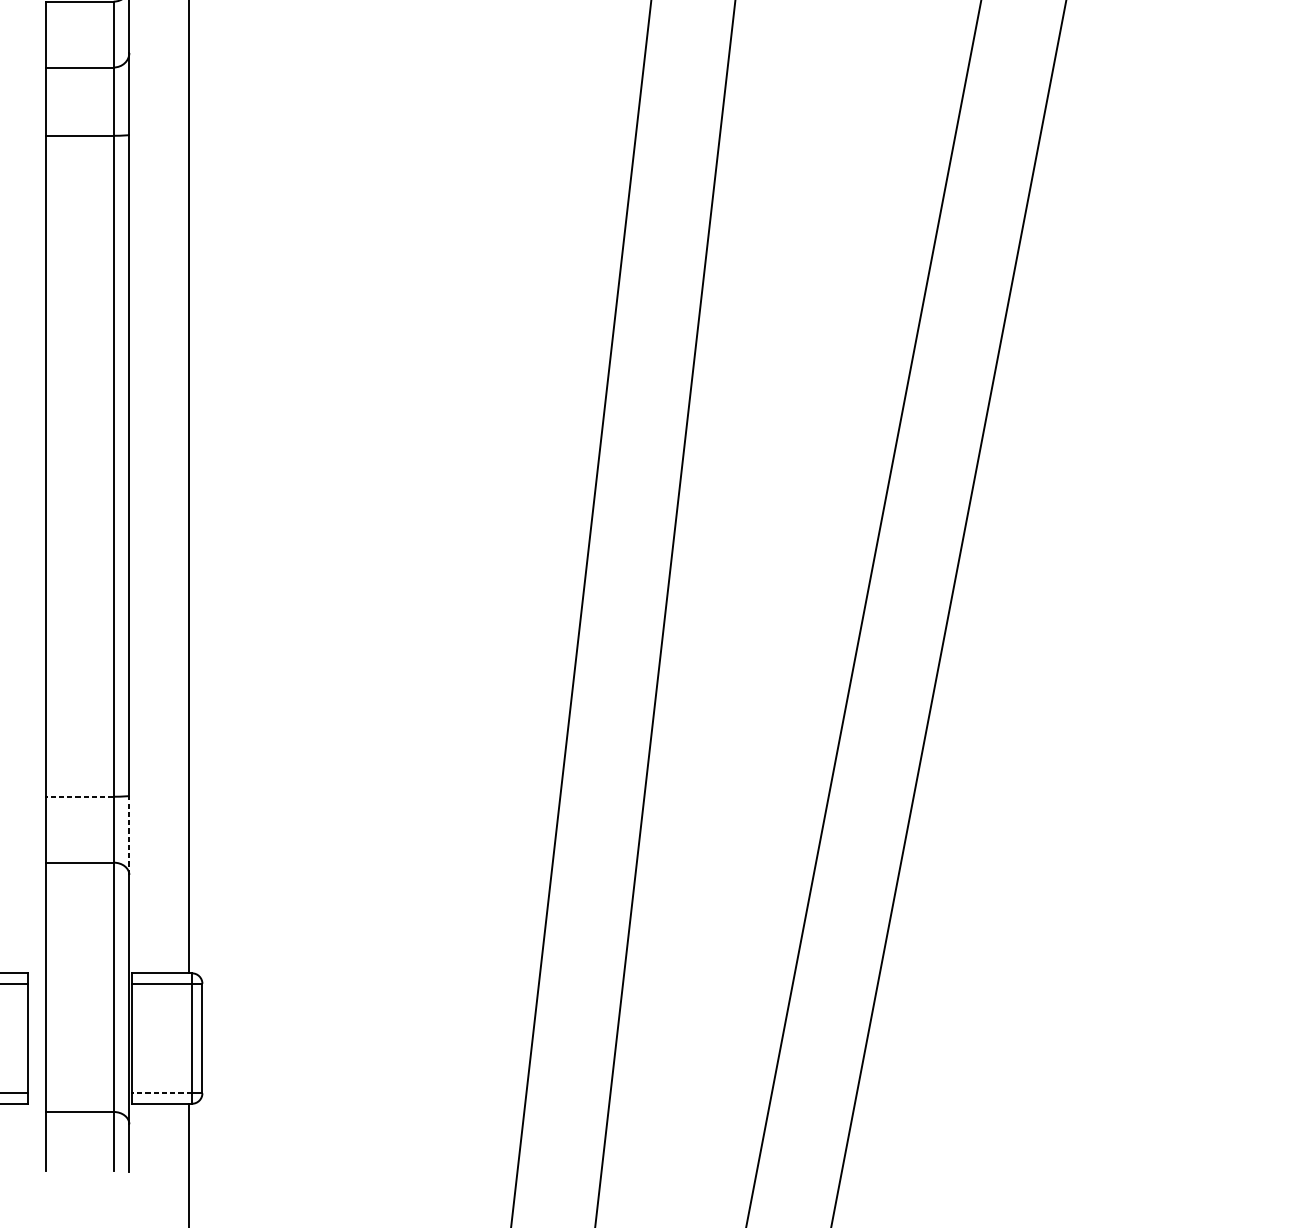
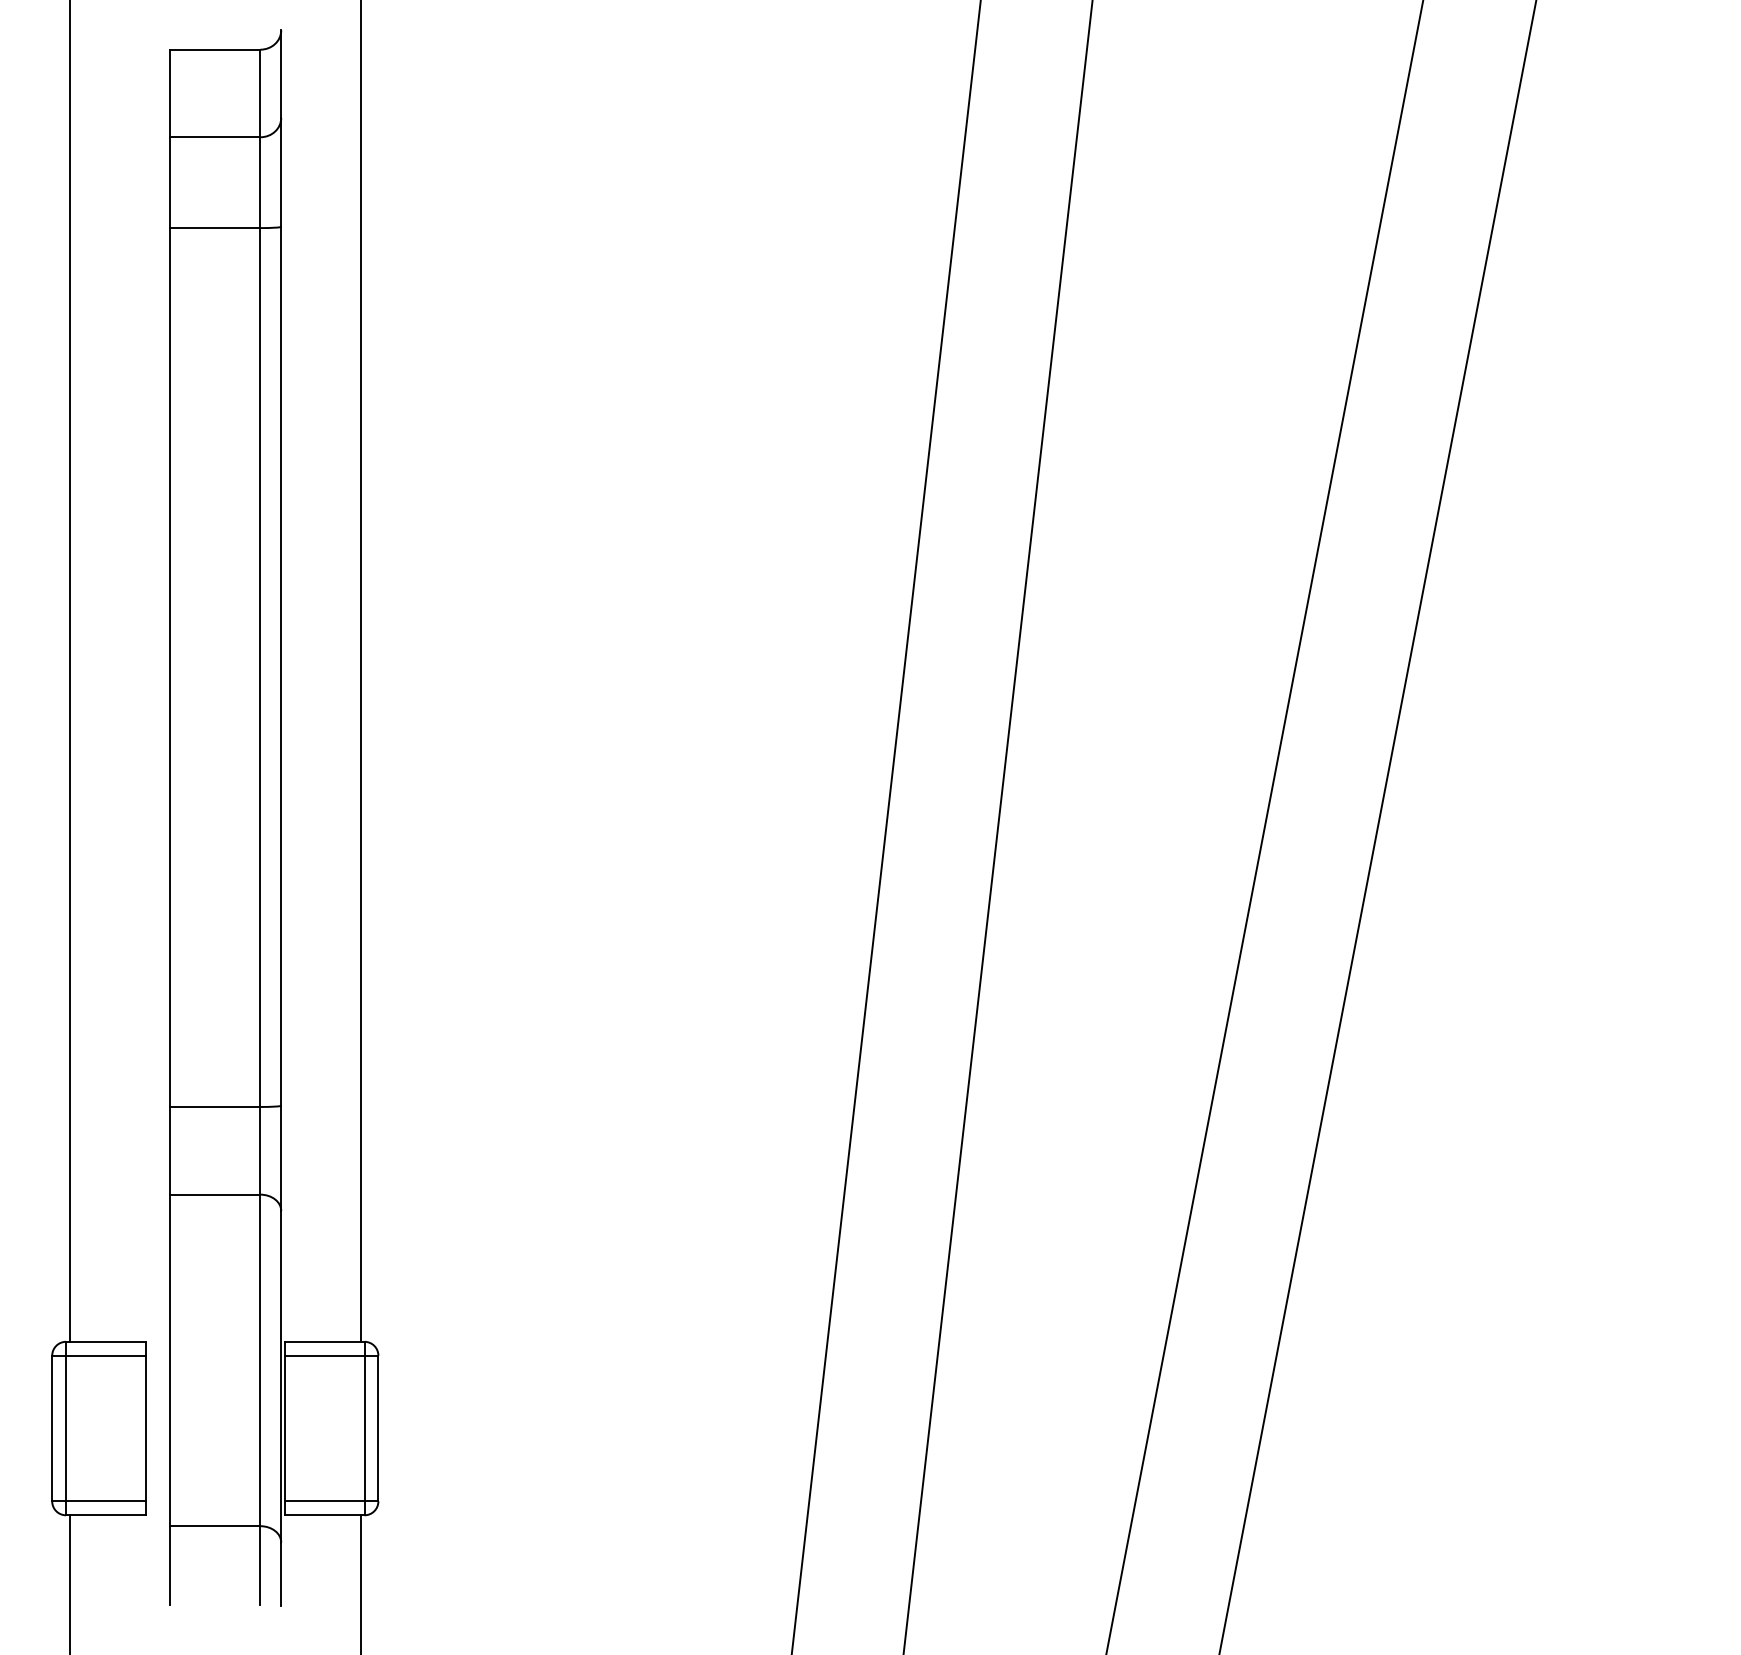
line: (79, 796) -> (214, 1106), dashed -> solid
line: (129, 835) -> (281, 1158), dashed -> solid
line: (161, 1093) -> (324, 1501), dashed -> solid

